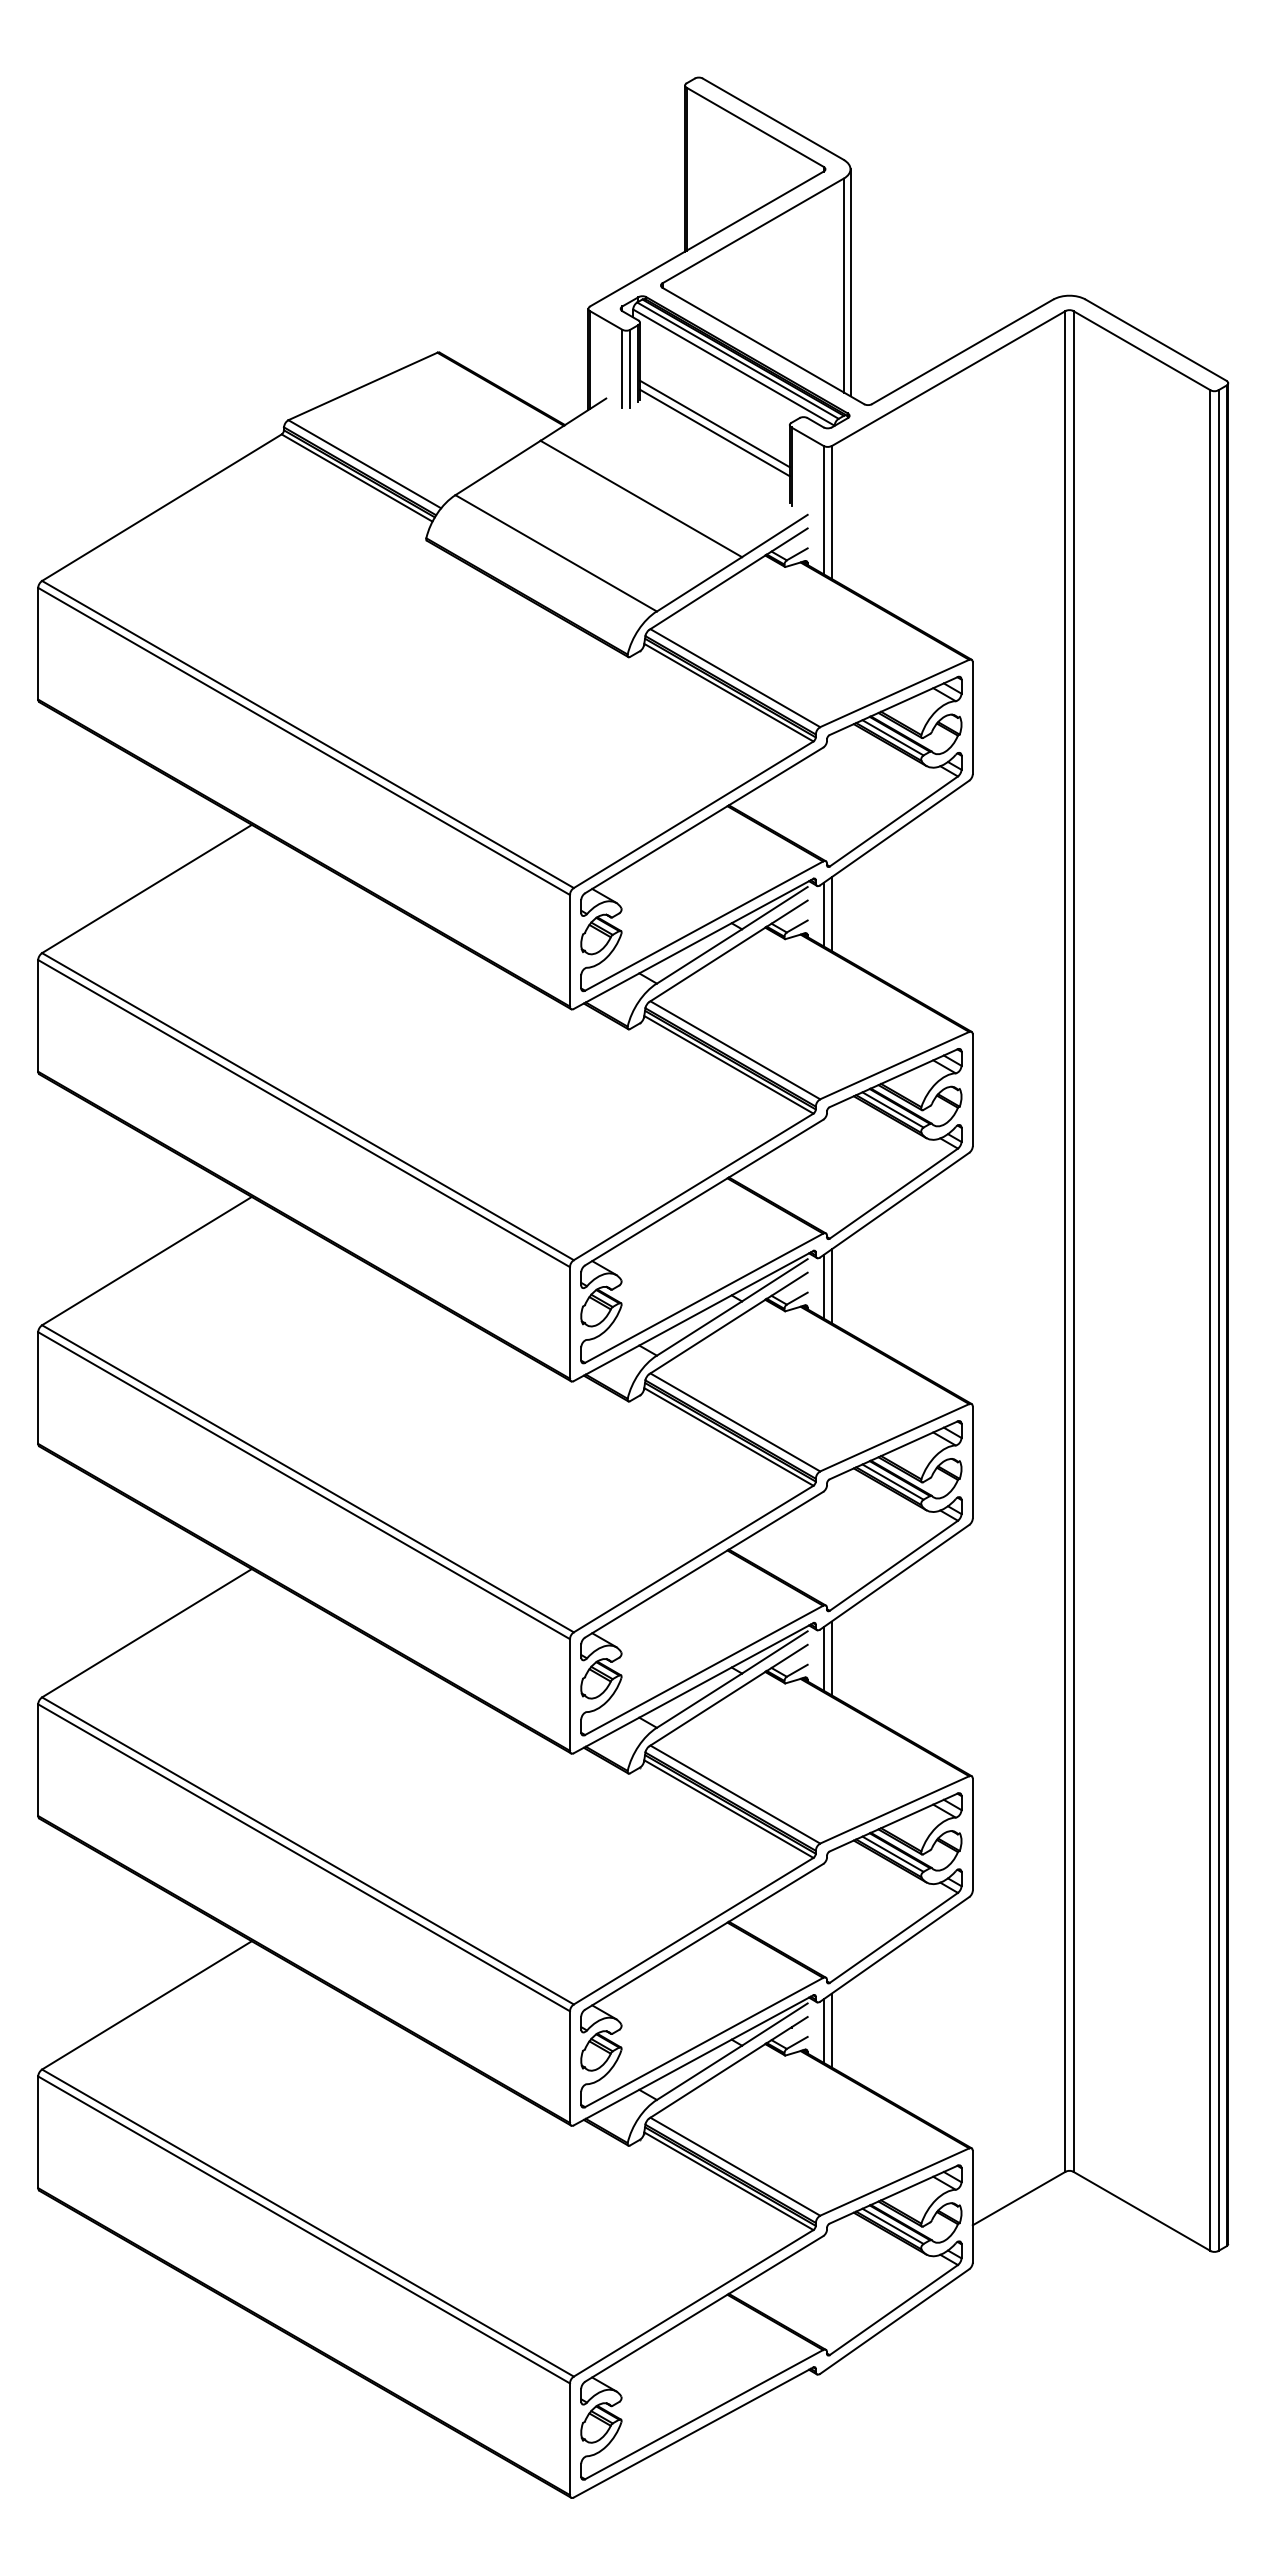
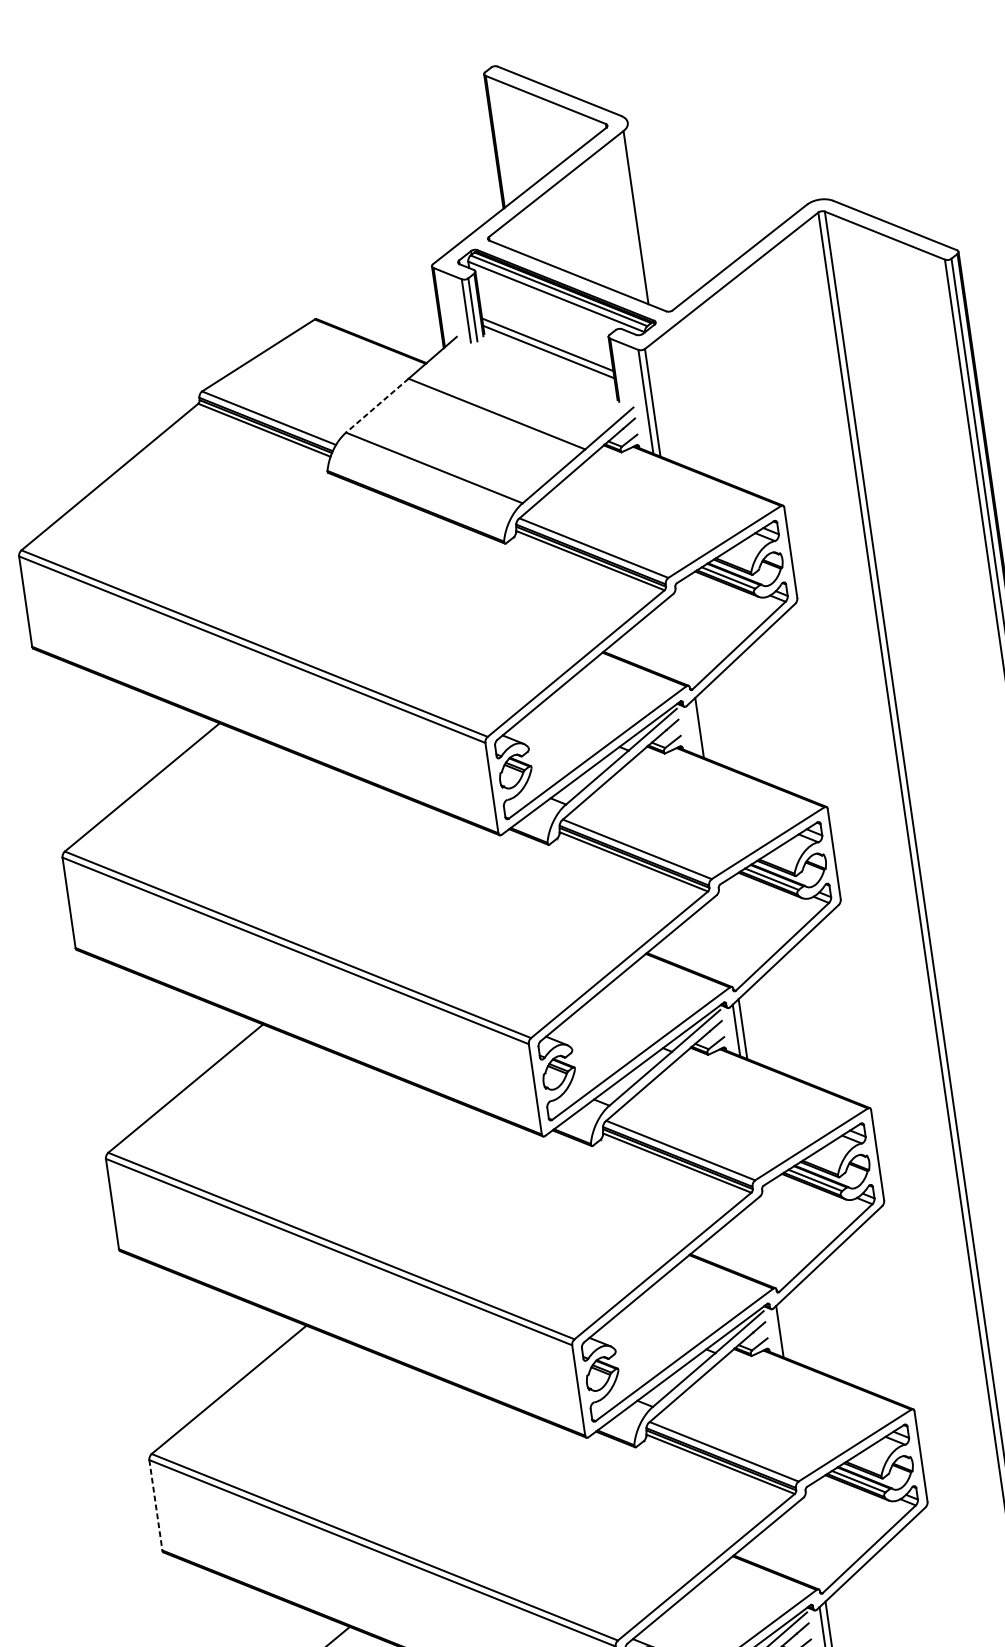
line: (850, 282) -> (641, 214), removed
line: (497, 468) -> (376, 406), solid -> dashed
line: (823, 914) -> (692, 729), removed
line: (831, 1658) -> (786, 1330), removed
line: (38, 1760) -> (156, 1505), solid -> dashed

